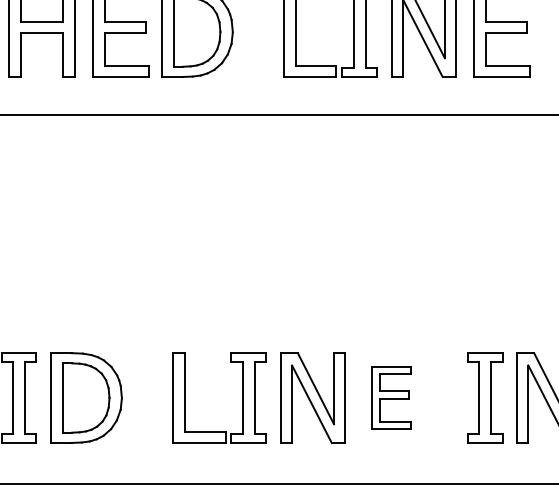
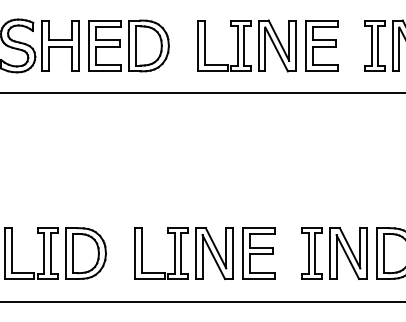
part: (390, 397) -> (258, 253), size x1.43

